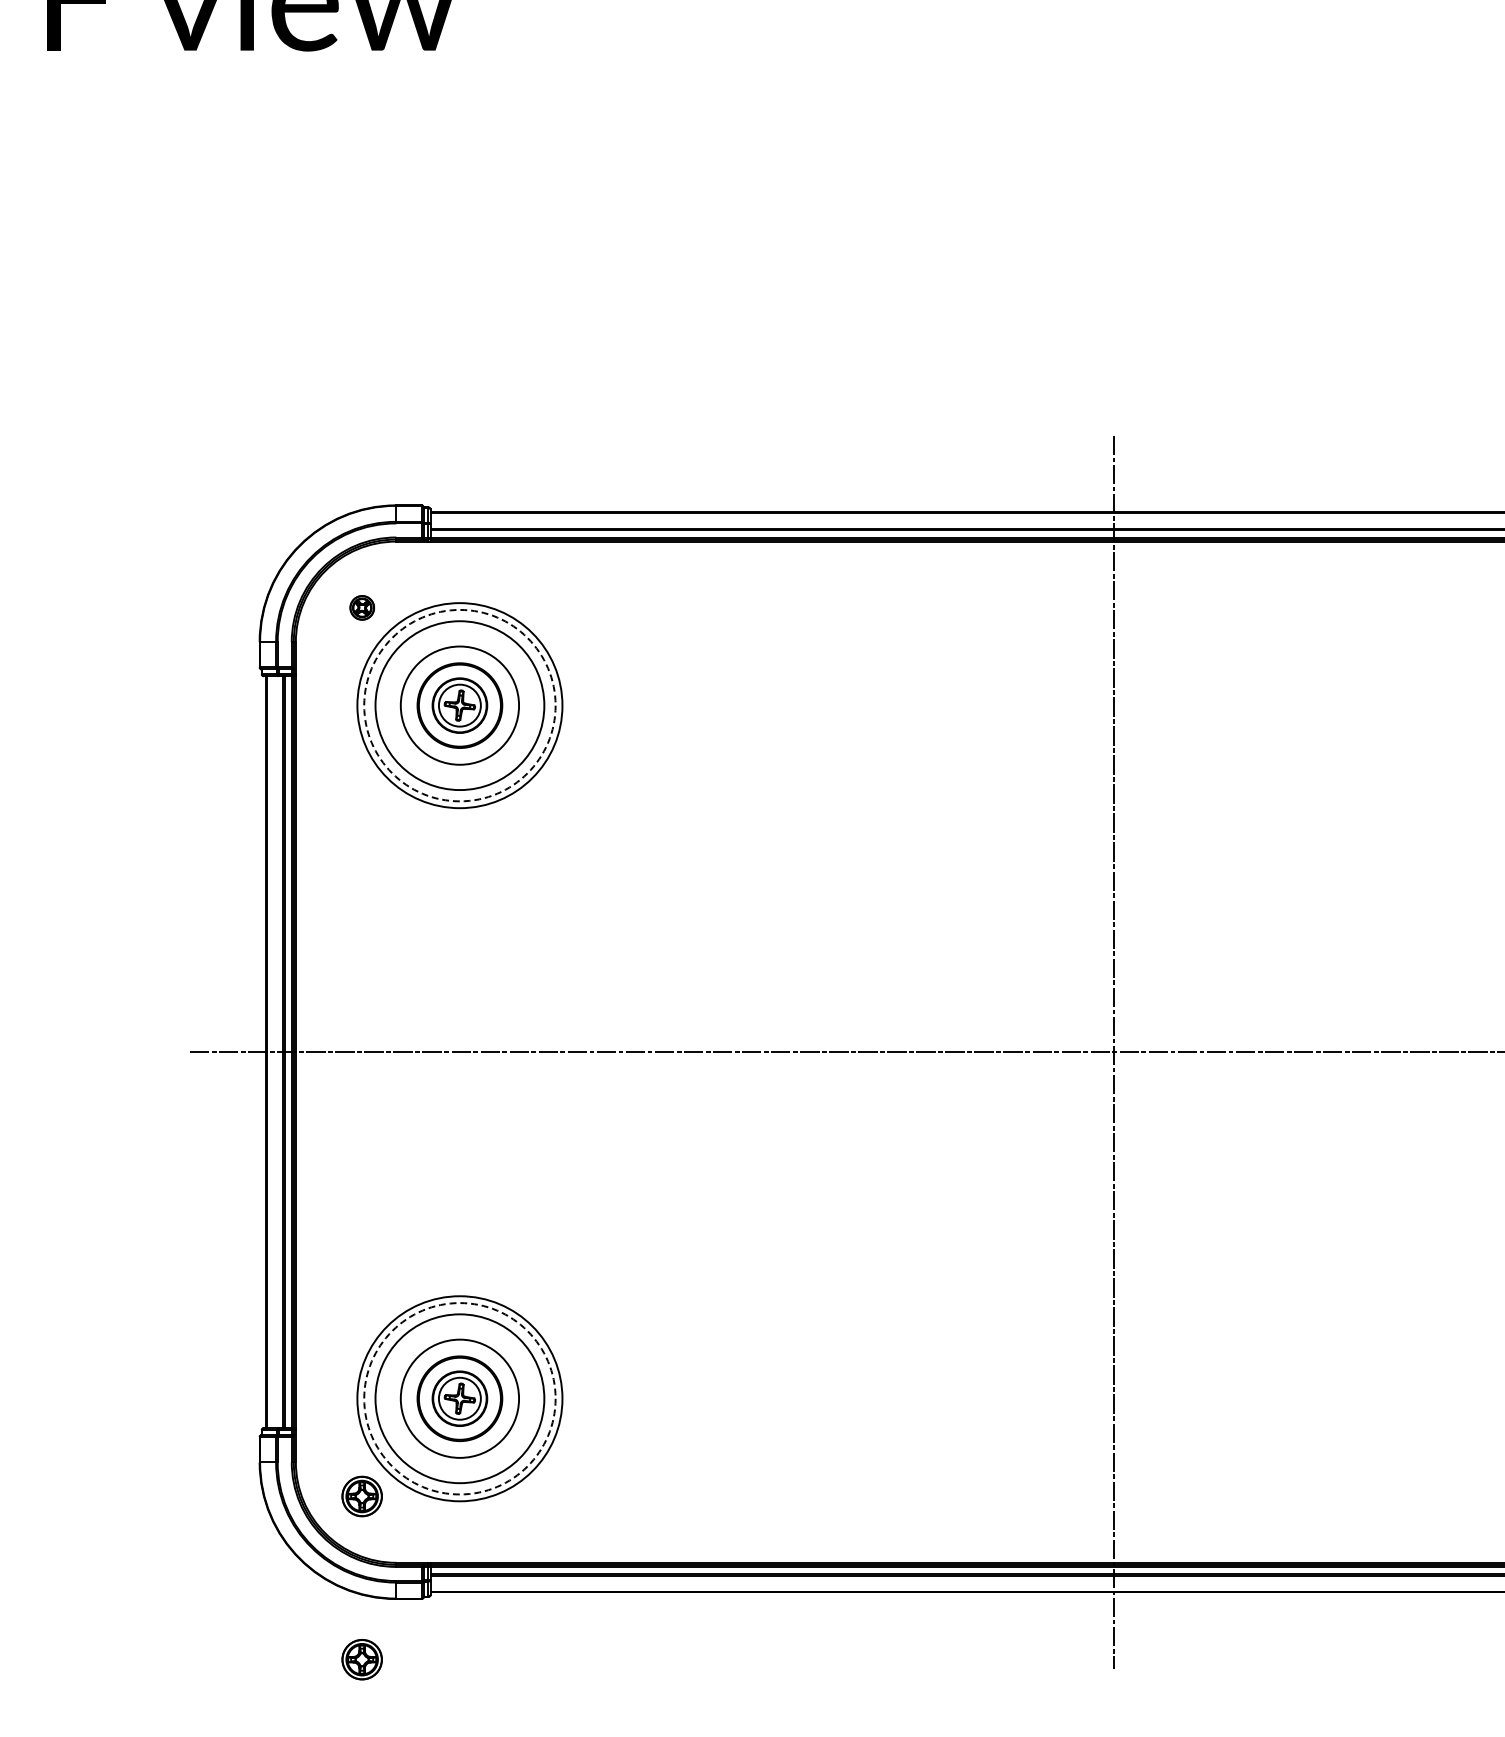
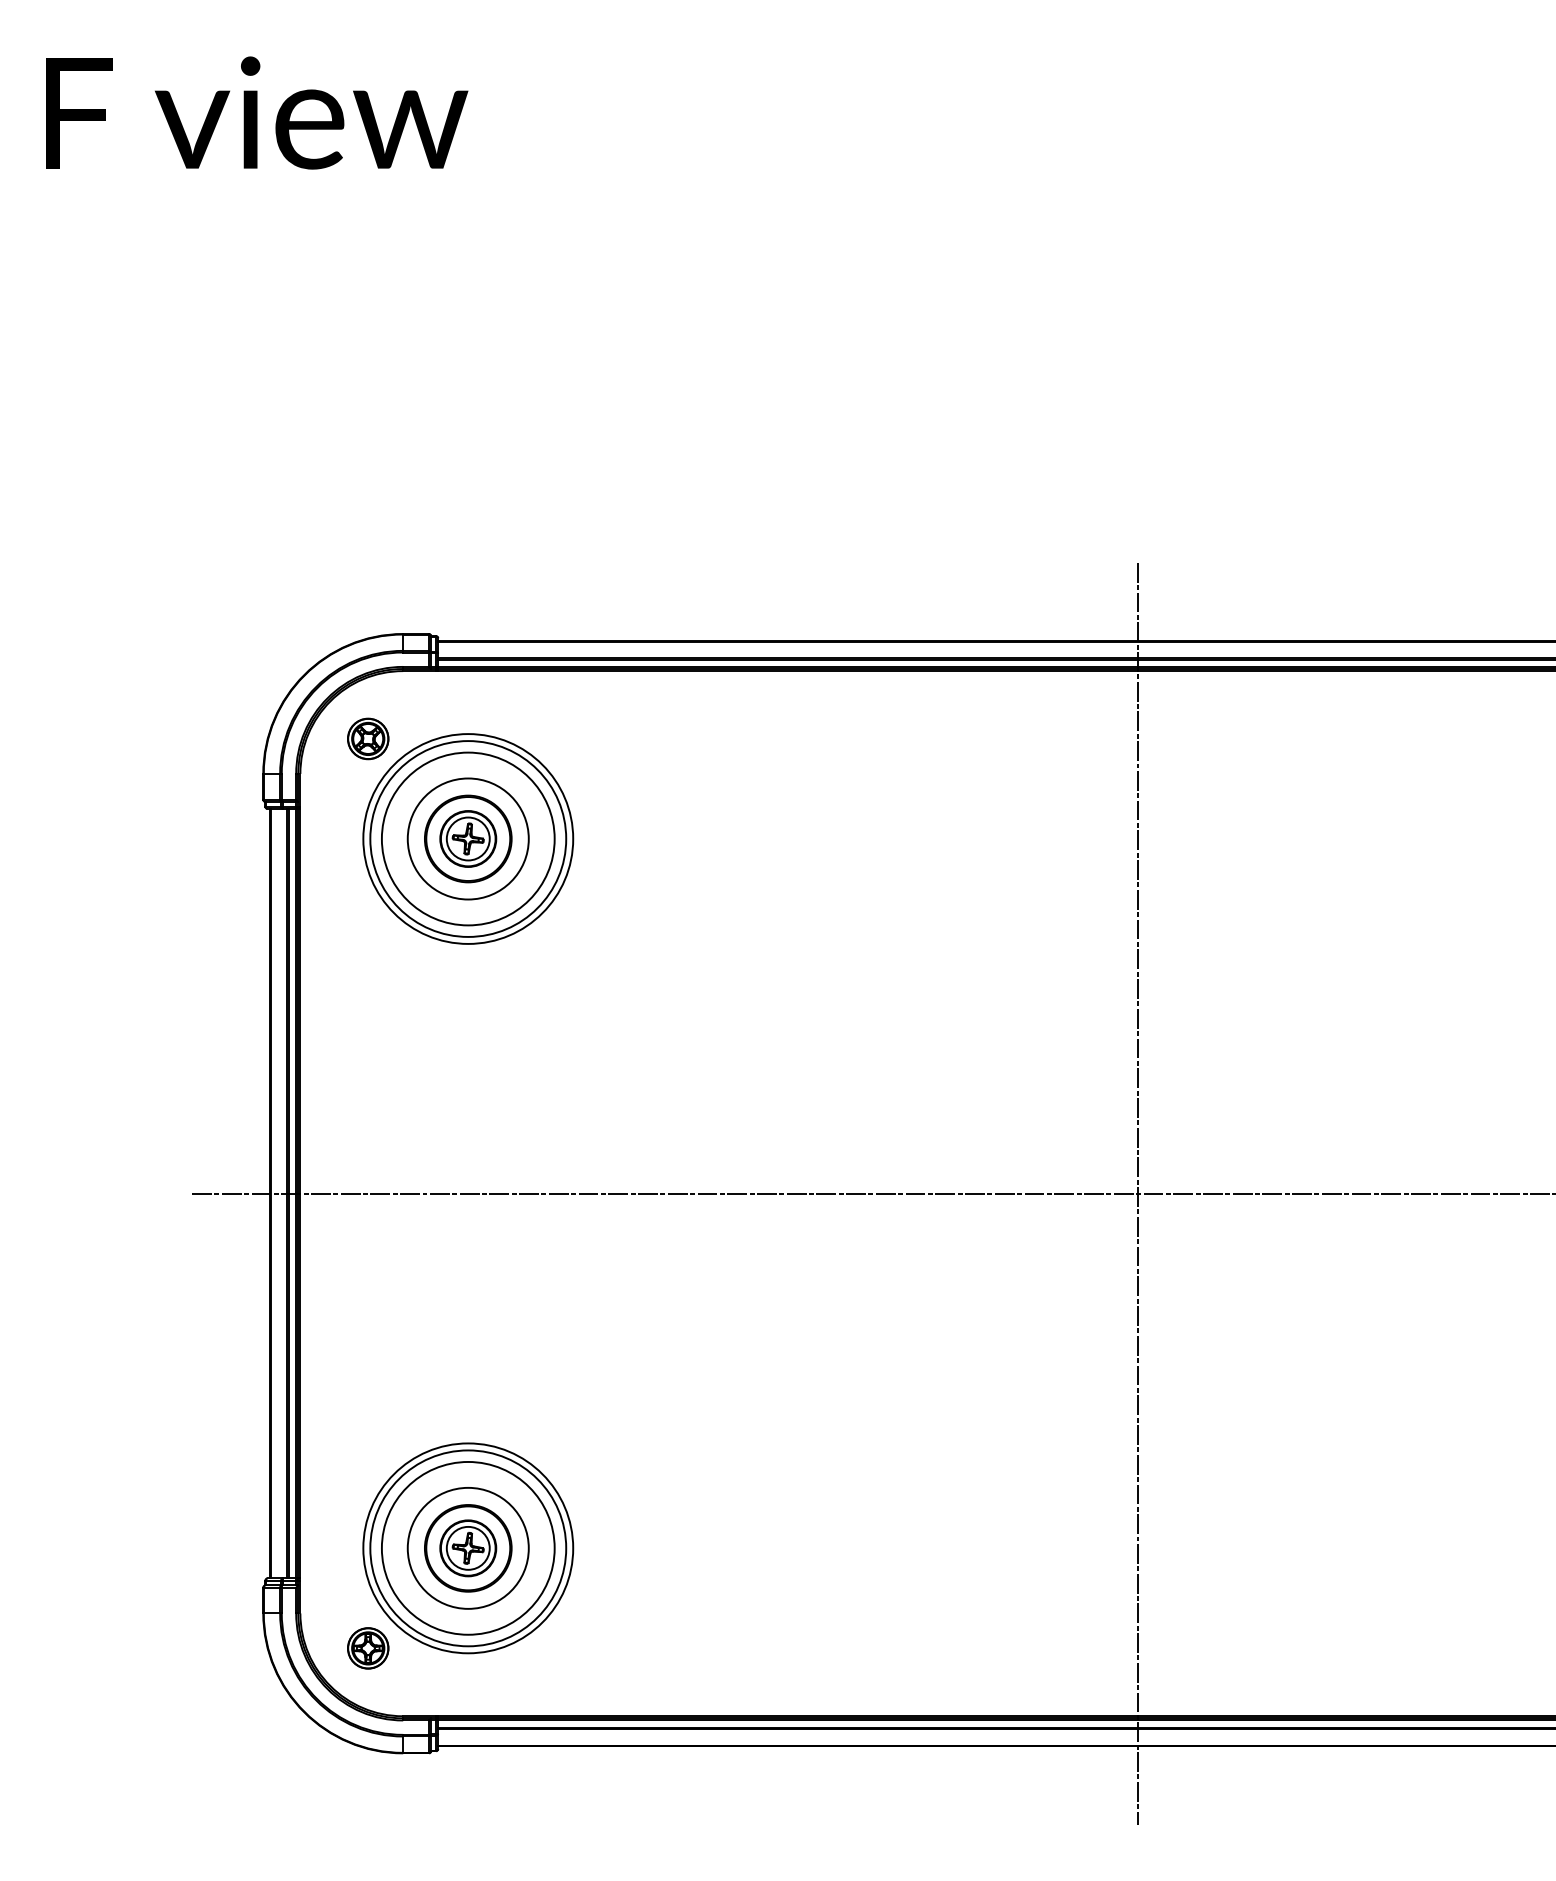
part: (362, 607) -> (368, 738), size x1.67
circle: (460, 705) -> (468, 838), dashed -> solid
circle: (460, 1398) -> (468, 1548), dashed -> solid
part: (362, 1659) -> (368, 1815), removed

